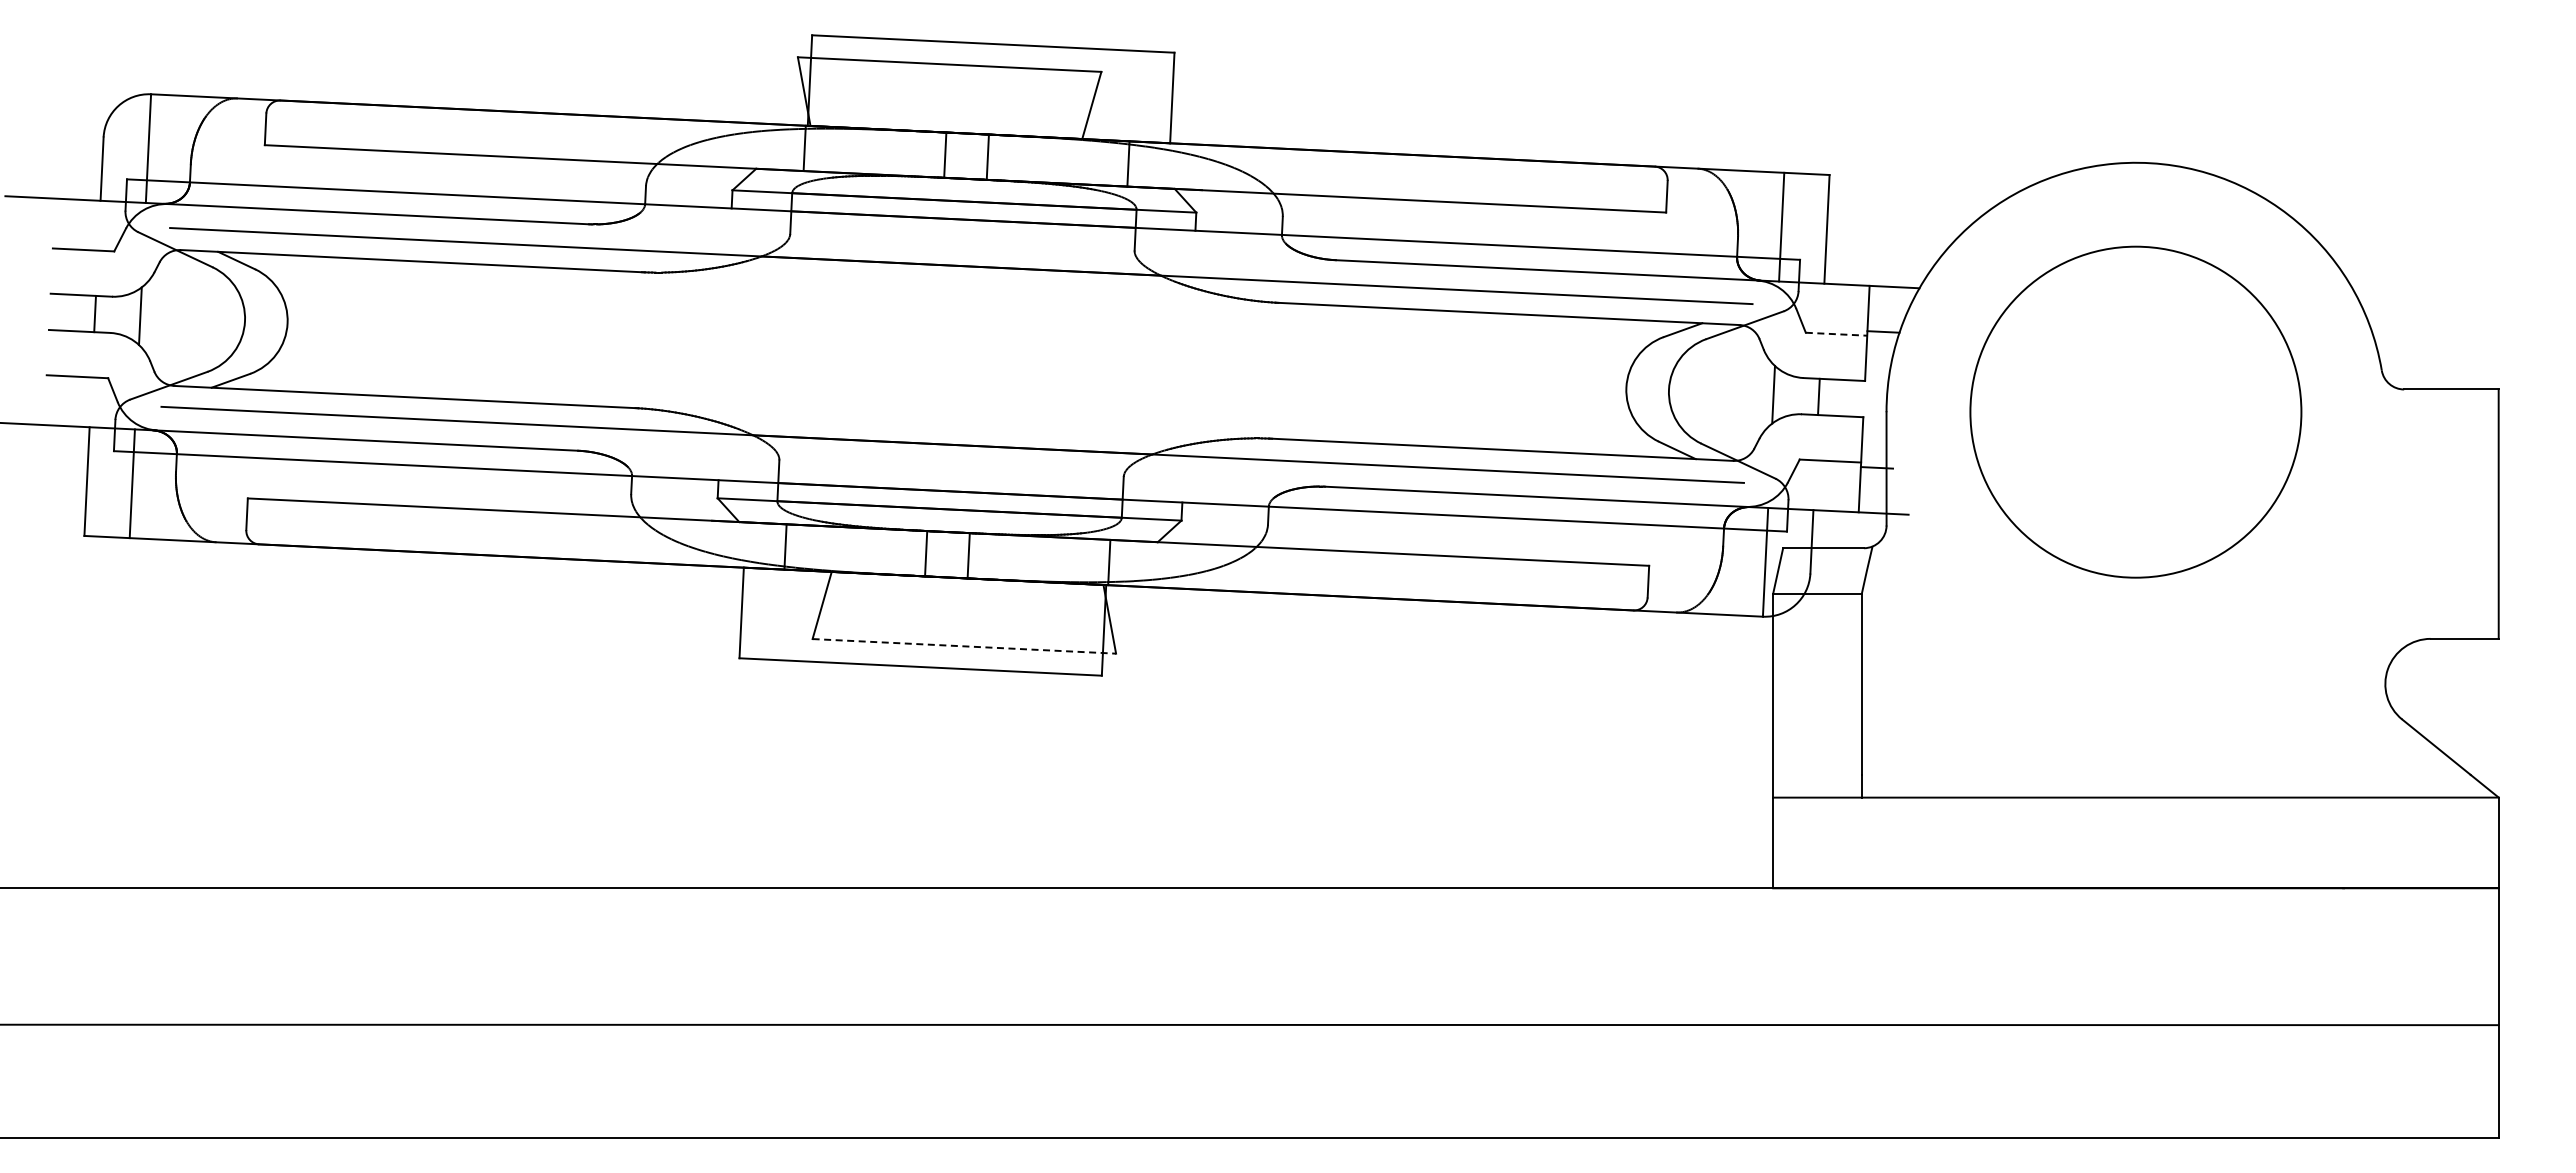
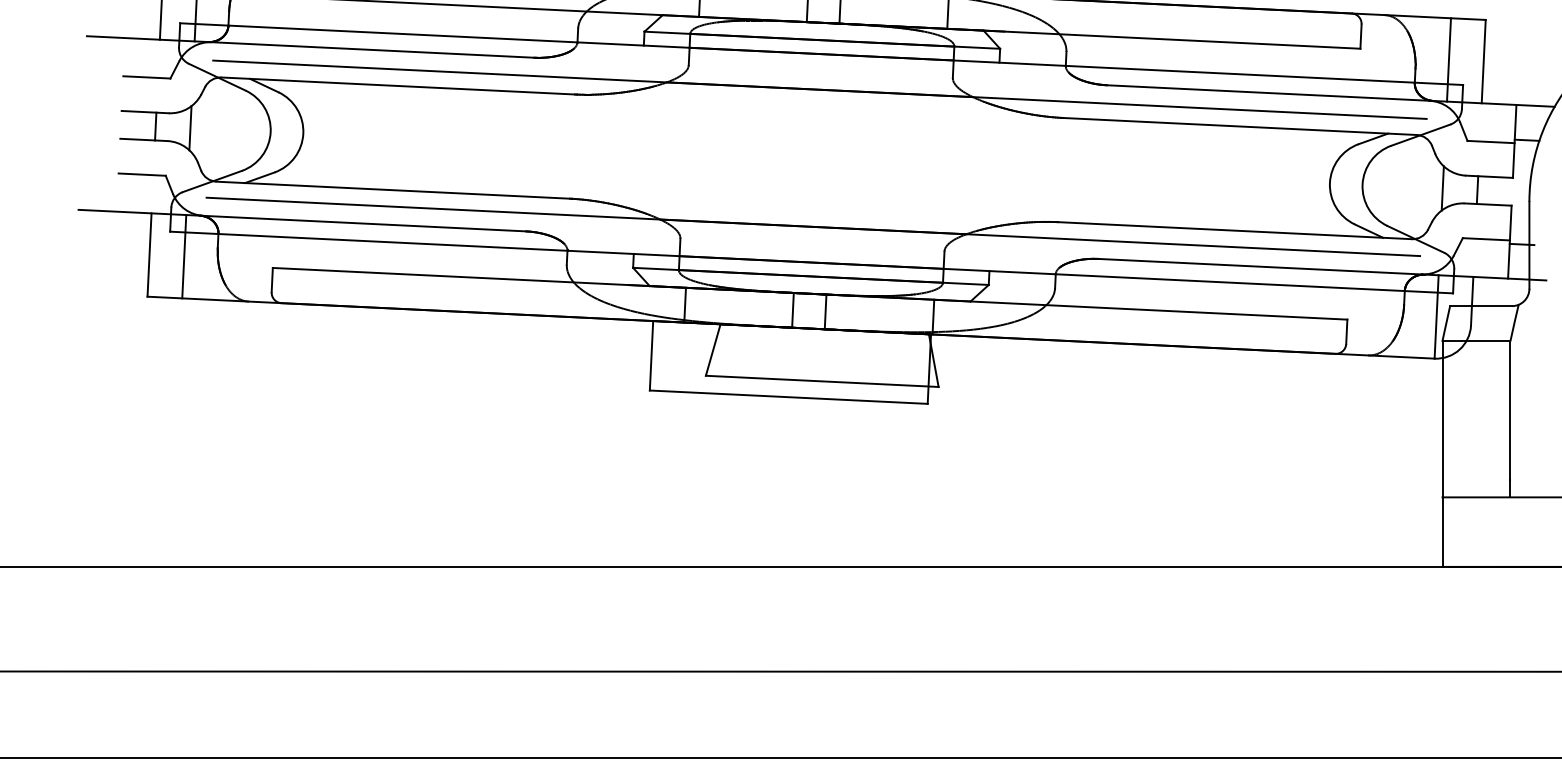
line: (1836, 334) -> (1491, 142), dashed -> solid
line: (964, 646) -> (822, 381), dashed -> solid

